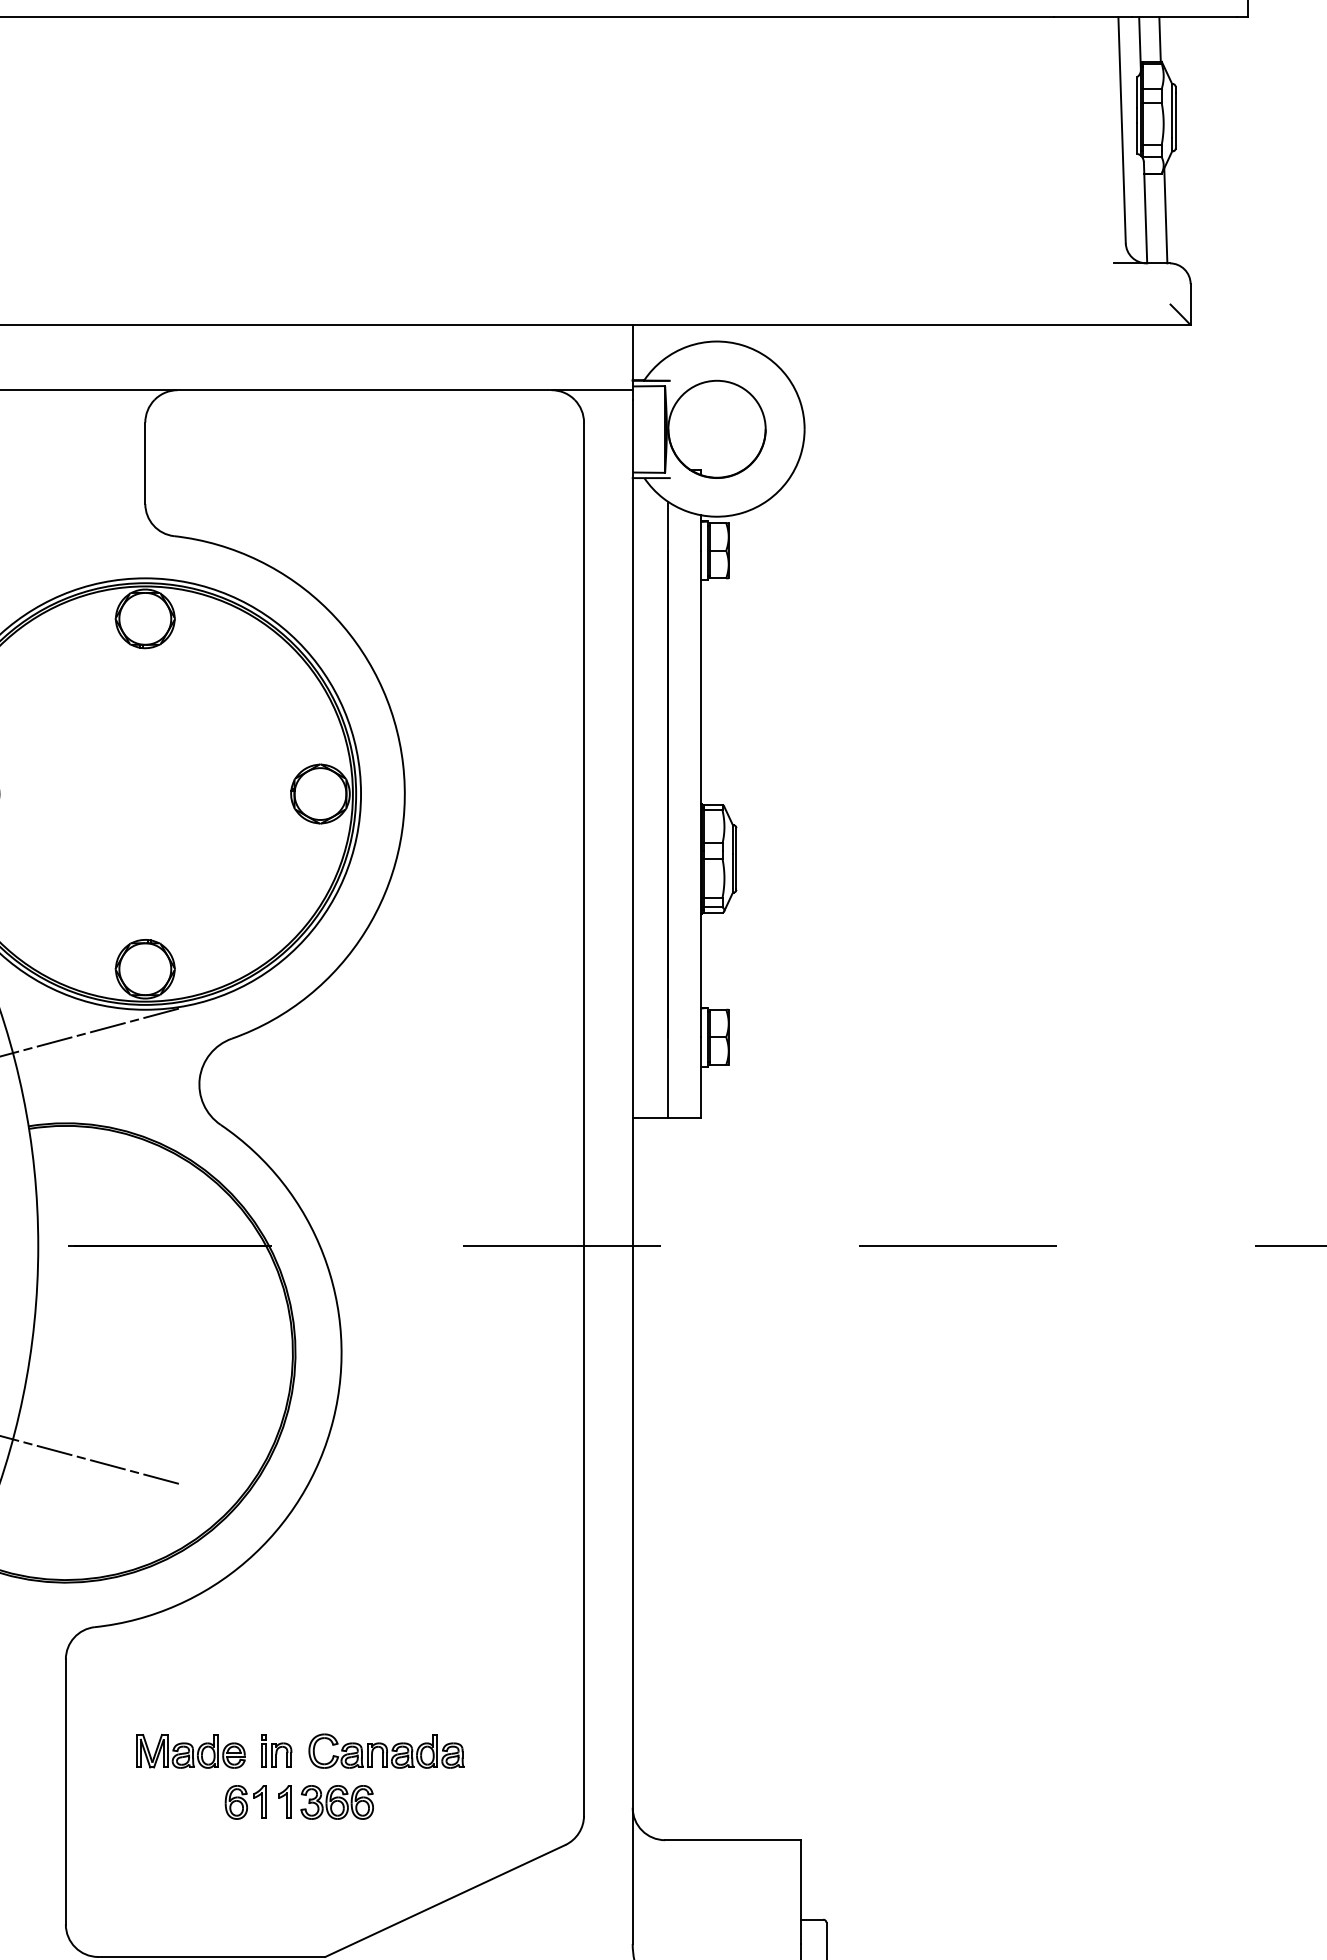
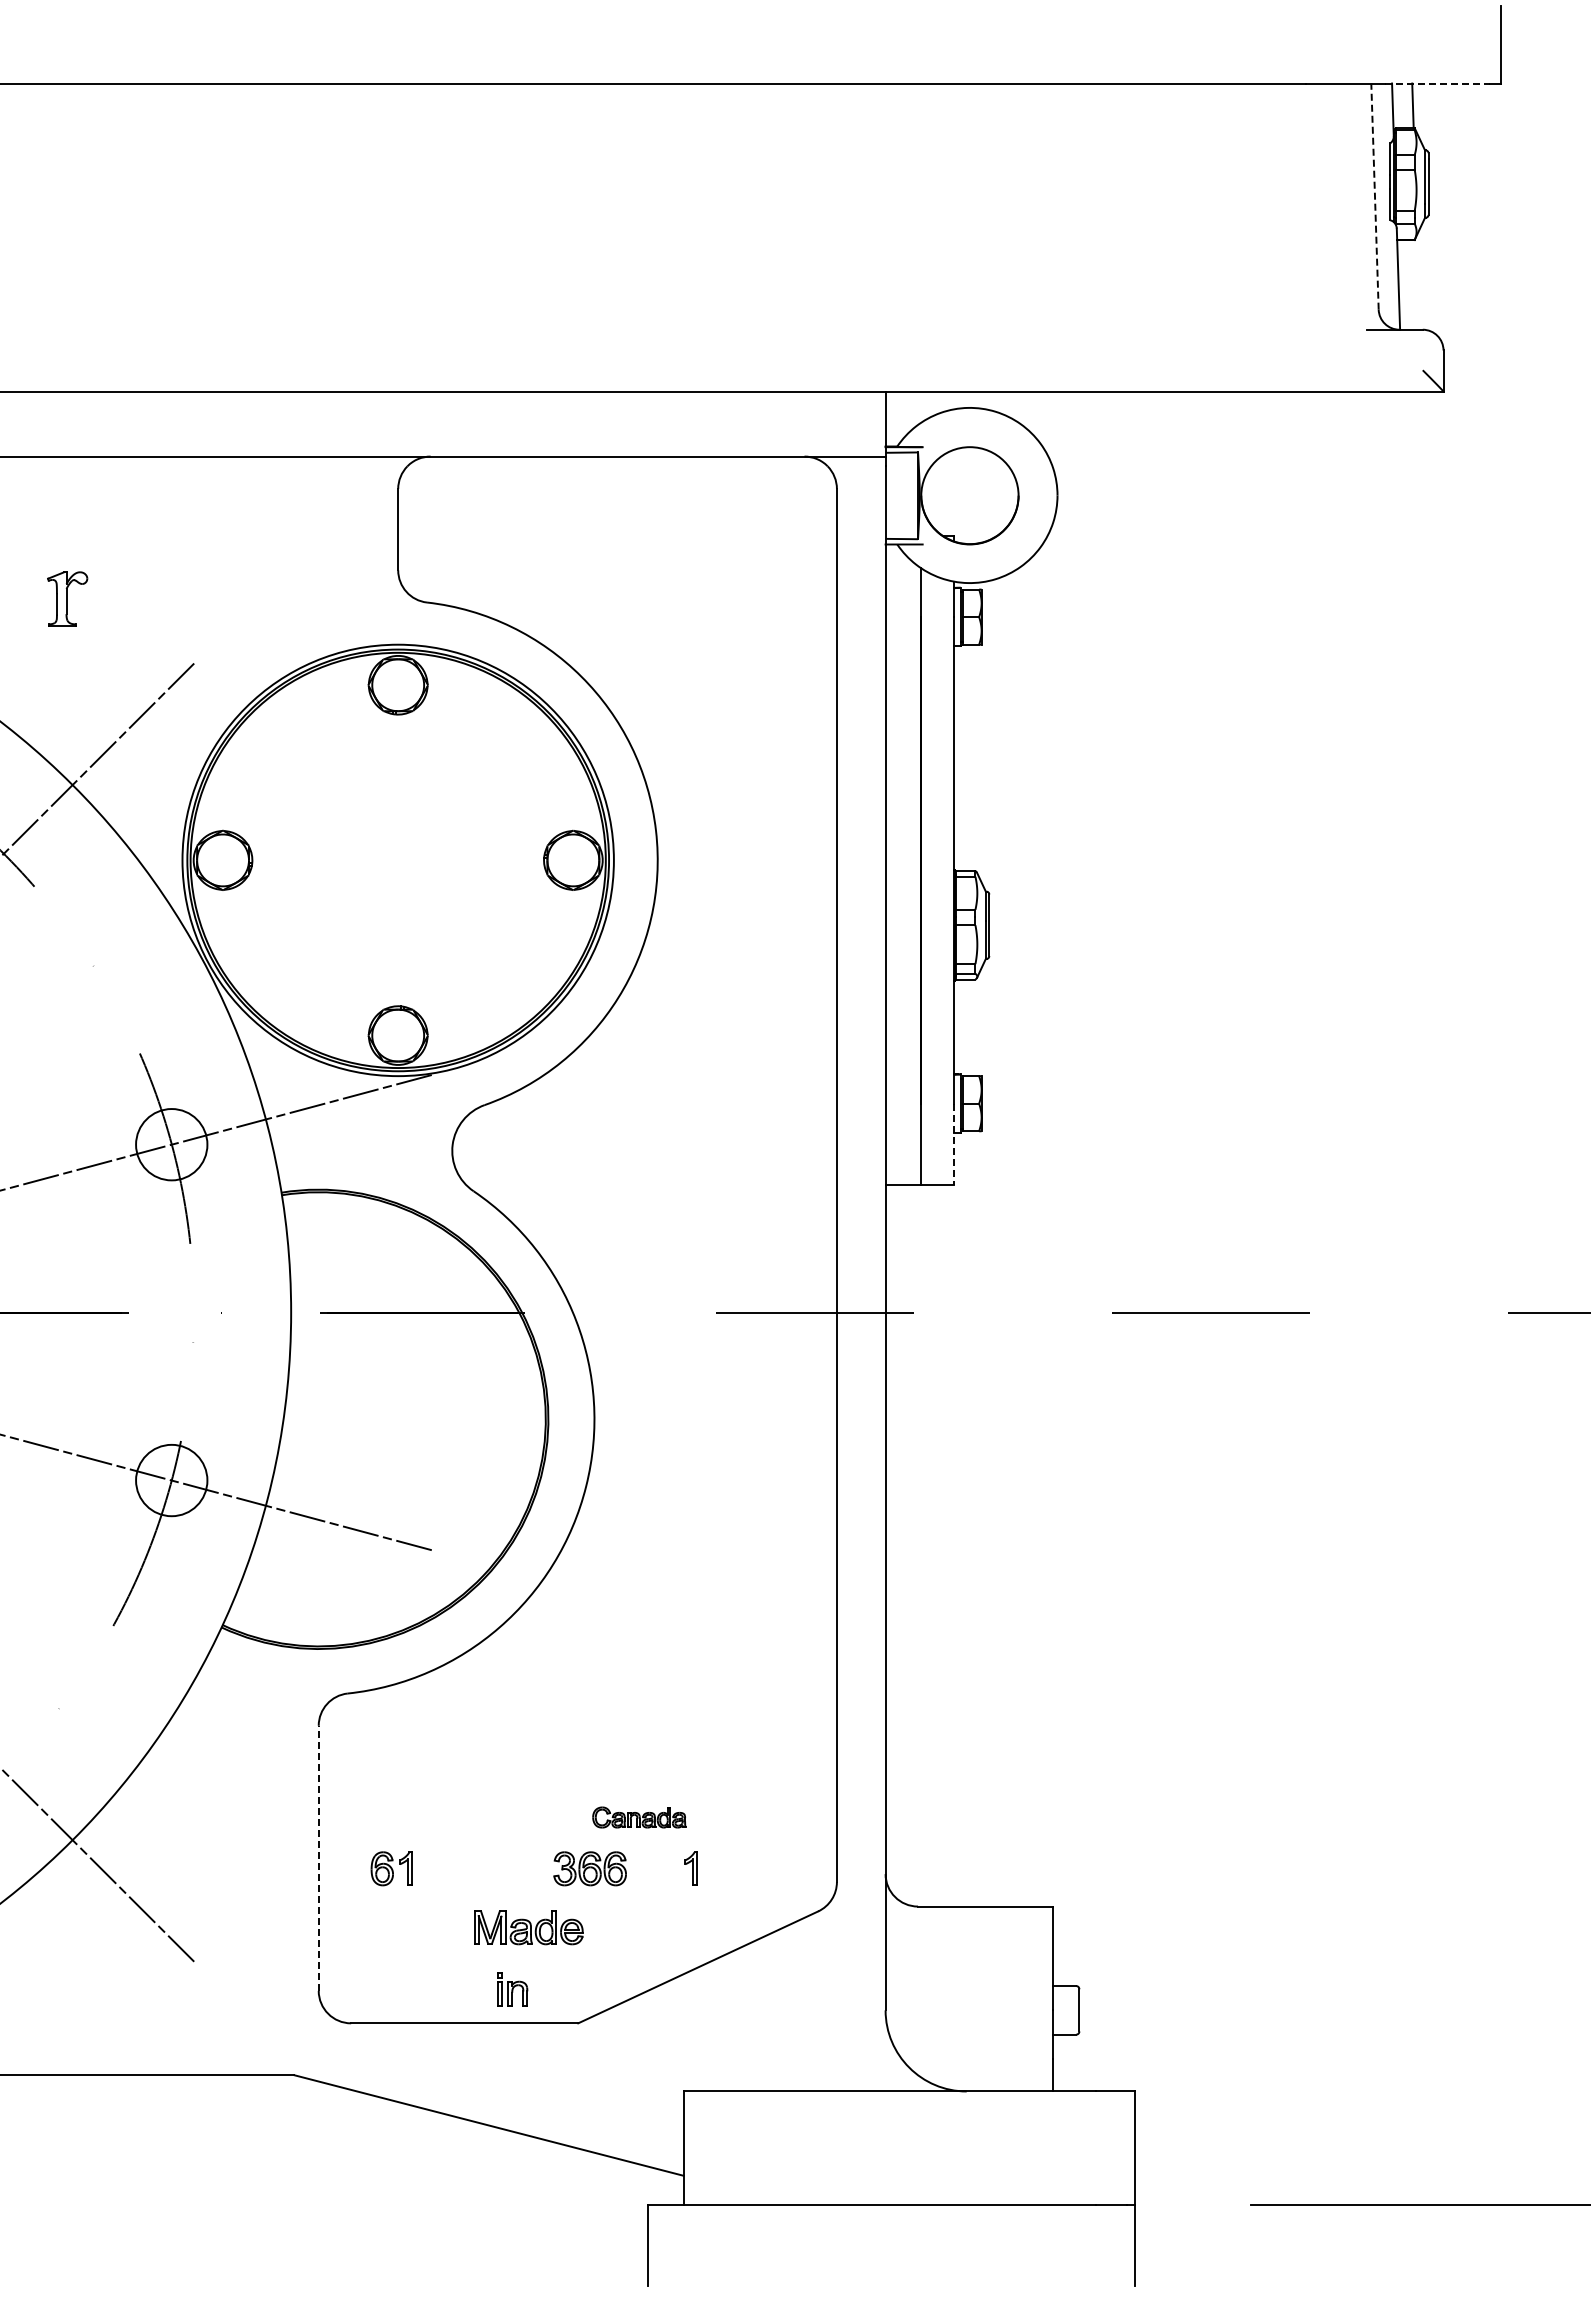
line: (1185, 17) -> (1438, 83), solid -> dashed
line: (1121, 130) -> (1374, 196), solid -> dashed
line: (1165, 215) -> (1418, 281), removed
line: (700, 1078) -> (953, 1144), solid -> dashed
part: (190, 1751) -> (528, 1927), moved
part: (276, 1751) -> (512, 1989), moved
part: (386, 1751) -> (639, 1817), size x0.6
line: (65, 1792) -> (318, 1858), solid -> dashed
part: (245, 1802) -> (391, 1868), moved
part: (284, 1802) -> (690, 1868), moved

